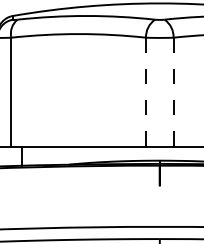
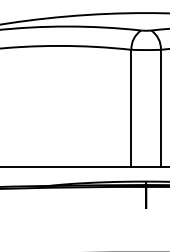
line: (146, 92) -> (131, 108), dashed -> solid
line: (173, 92) -> (160, 108), dashed -> solid

